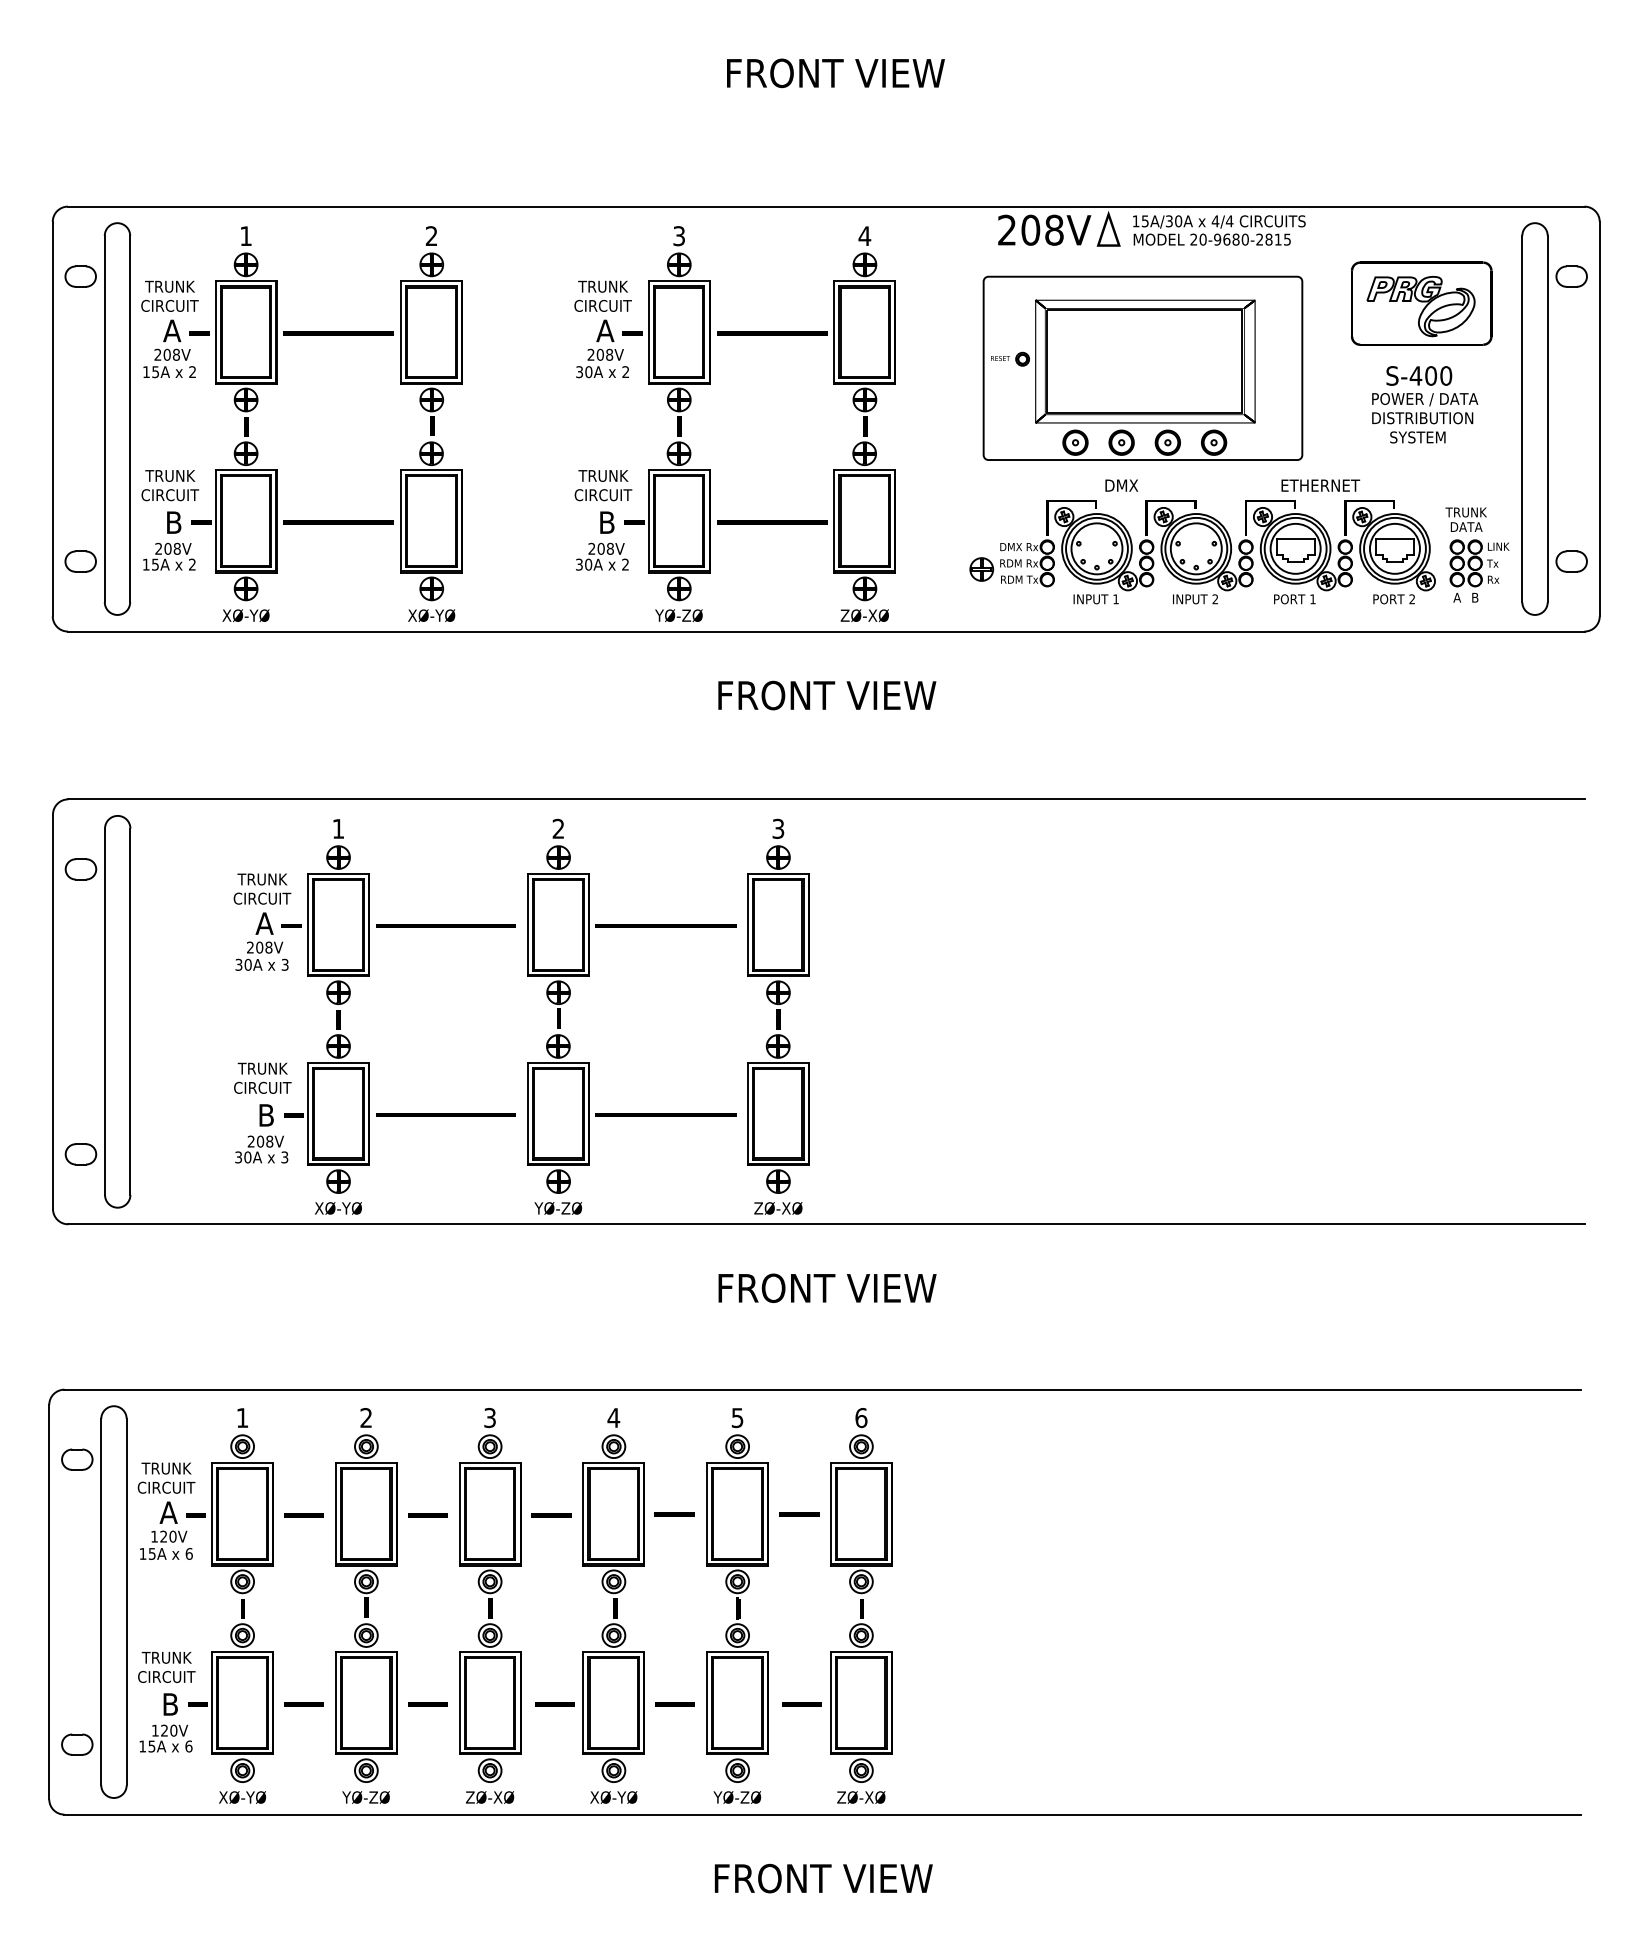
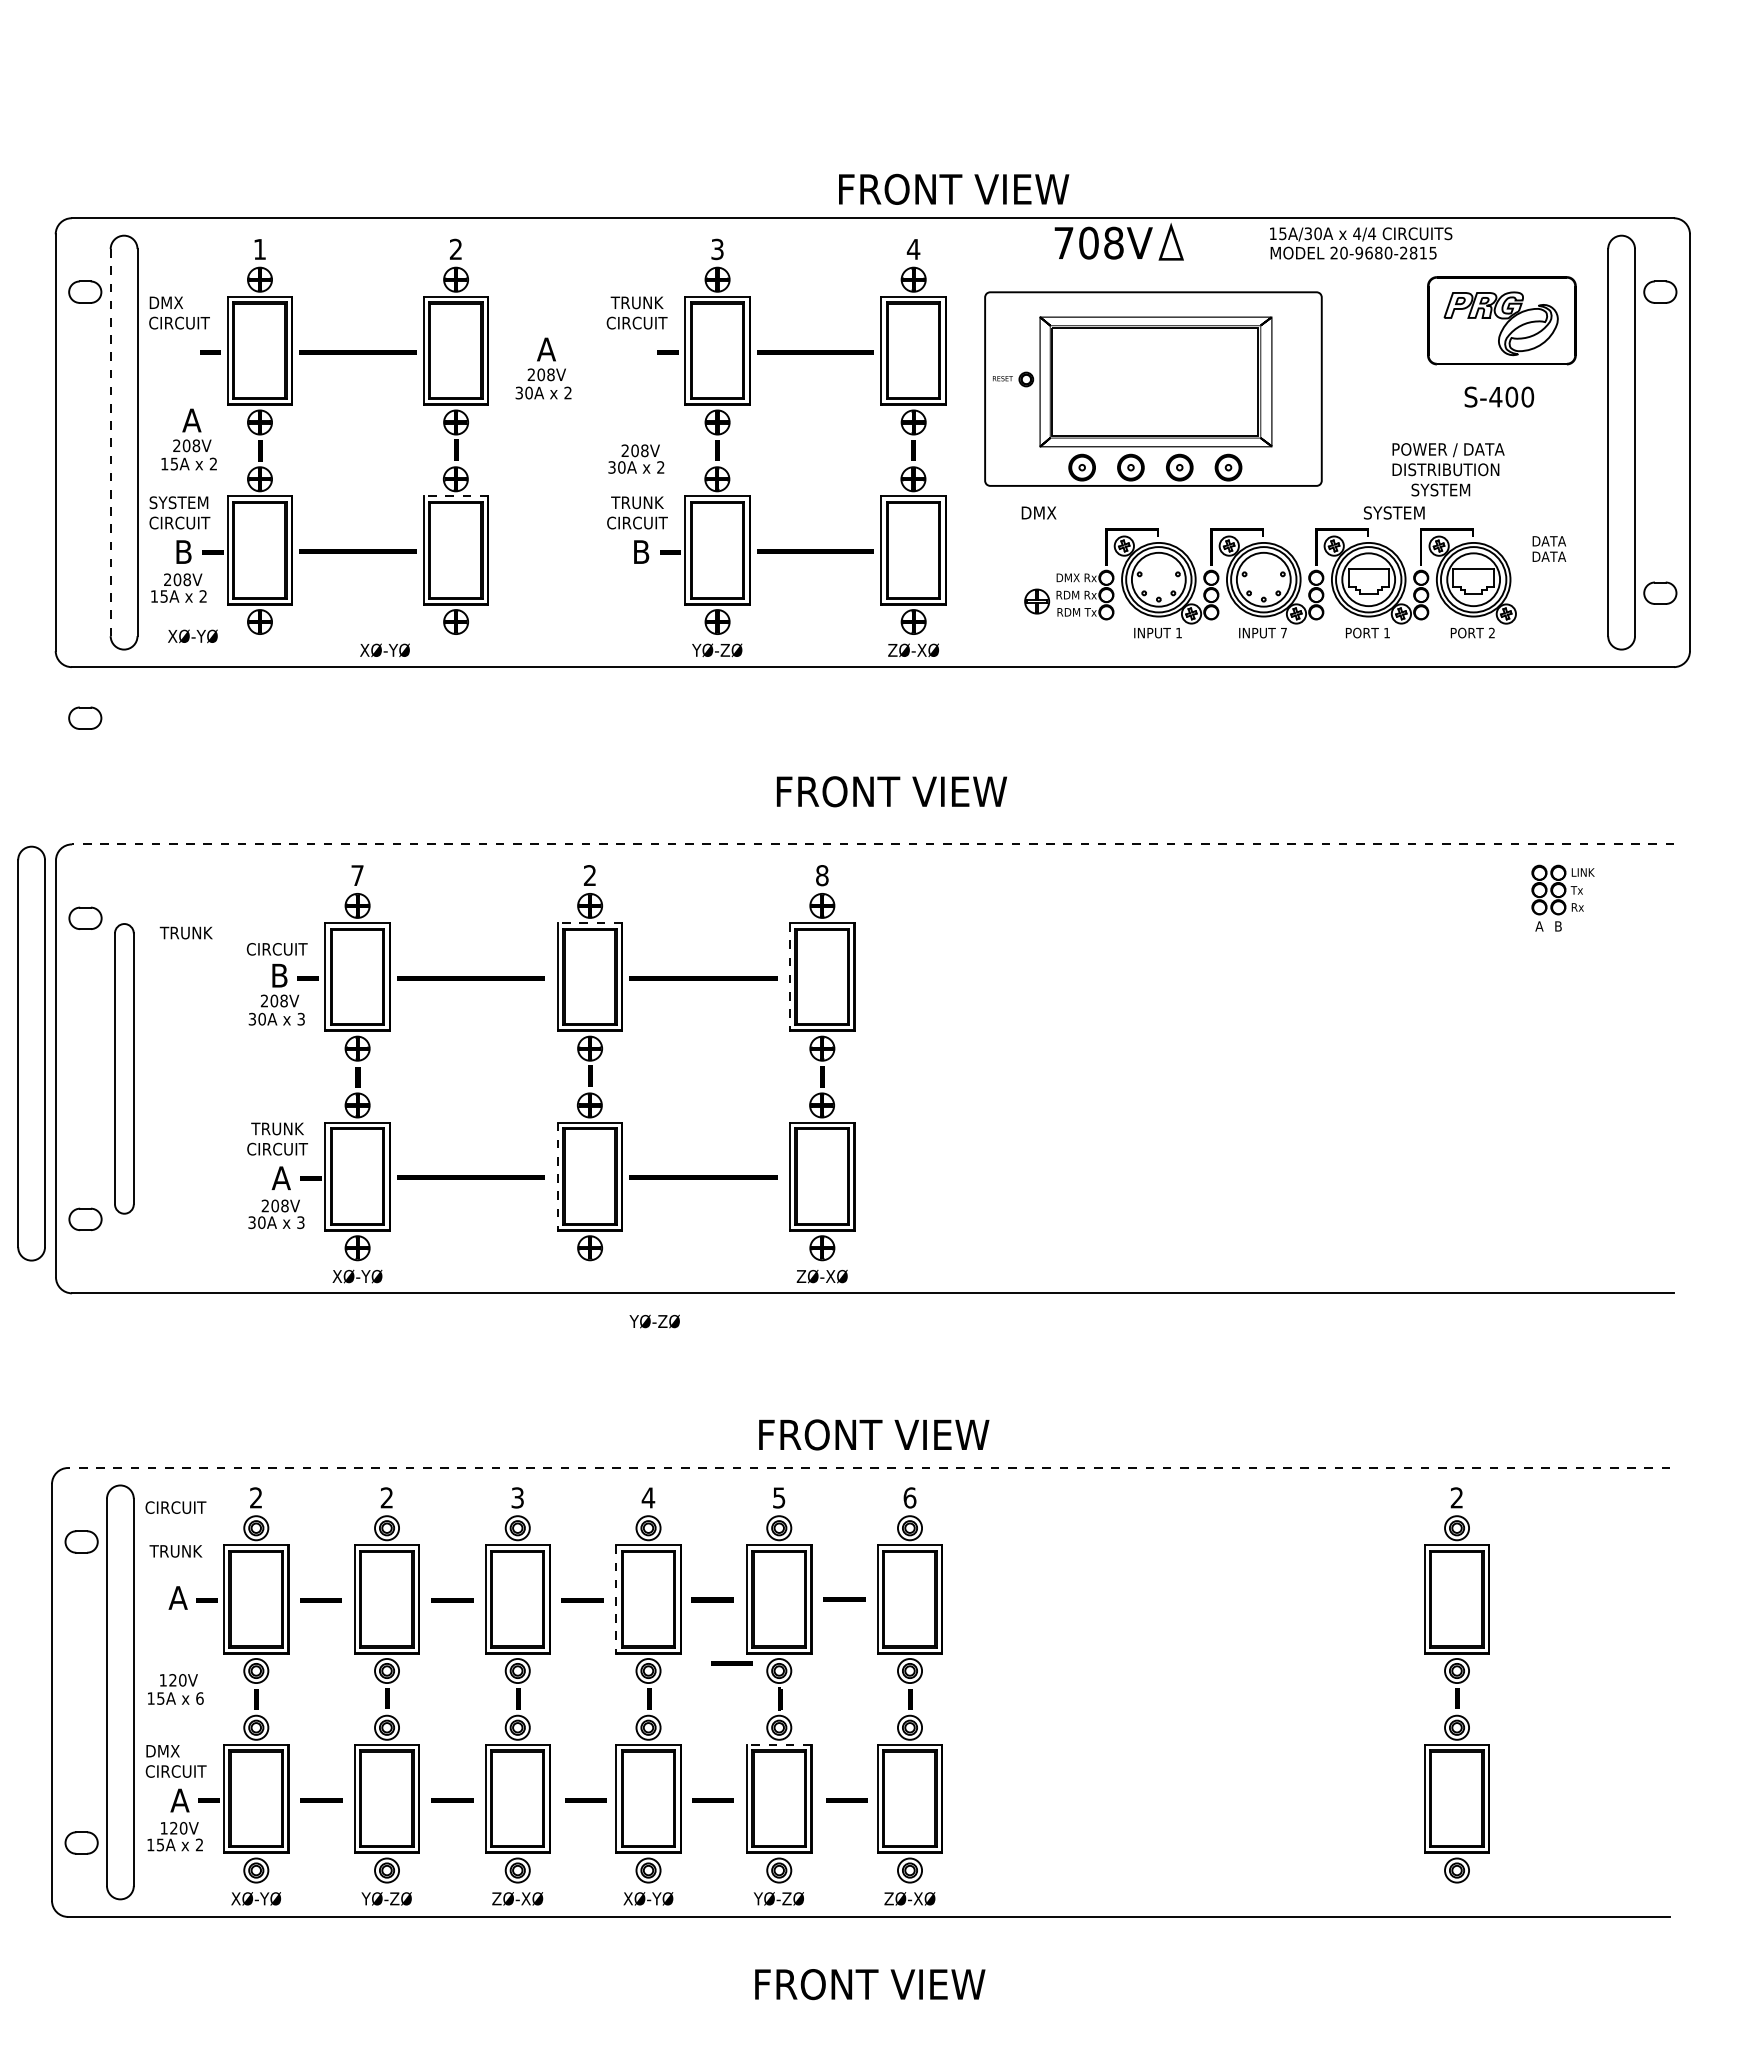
text: (836, 72) -> (954, 188), moved
text: (1006, 229) -> (1063, 242), 208V -> 708V
text: (1219, 230) -> (1361, 243), moved
text: (168, 286) -> (177, 302), TRUNK -> DMX
text: (168, 348) -> (188, 439), moved
text: (602, 348) -> (543, 368), moved
part: (1143, 367) -> (1153, 388), moved
text: (1425, 417) -> (1448, 469), moved
line: (104, 418) -> (110, 442), solid -> dashed
line: (431, 470) -> (455, 496), solid -> dashed
text: (168, 475) -> (178, 502), TRUNK -> SYSTEM
text: (1121, 485) -> (1038, 512), moved
text: (1320, 485) -> (1394, 512), ETHERNET -> SYSTEM
text: (1465, 512) -> (1548, 541), TRUNK -> DATA
text: (602, 556) -> (636, 458), moved
part: (80, 560) -> (85, 717), moved
part: (1479, 570) -> (1562, 897), moved
text: (1214, 598) -> (1283, 632), 2 -> 7
text: (245, 615) -> (192, 636), moved
text: (431, 615) -> (384, 650), moved
text: (826, 695) -> (891, 791), moved
line: (825, 799) -> (872, 844), solid -> dashed
text: (338, 828) -> (357, 875), 1 -> 7
text: (778, 828) -> (822, 875), 3 -> 8
line: (558, 874) -> (589, 923), solid -> dashed
text: (261, 878) -> (185, 932), moved
text: (264, 923) -> (279, 975), A -> B
line: (748, 925) -> (790, 977), solid -> dashed
part: (29, 997) -> (31, 1053), added
part: (117, 1011) -> (124, 1068), size x0.7
line: (527, 1114) -> (557, 1177), solid -> dashed
text: (265, 1115) -> (280, 1178), B -> A
text: (558, 1208) -> (654, 1321), moved
text: (827, 1287) -> (874, 1434), moved
line: (822, 1390) -> (868, 1468), solid -> dashed
text: (241, 1417) -> (255, 1497), 1 -> 2
text: (166, 1487) -> (175, 1507), moved
line: (583, 1515) -> (616, 1600), solid -> dashed
text: (166, 1545) -> (175, 1689), moved
line: (692, 1574) -> (731, 1663), added
part: (1378, 1595) -> (1456, 1685), added
line: (736, 1651) -> (778, 1744), solid -> dashed
text: (165, 1658) -> (174, 1751), TRUNK -> DMX
text: (169, 1704) -> (179, 1800), B -> A
text: (188, 1746) -> (199, 1844), 6 -> 2

